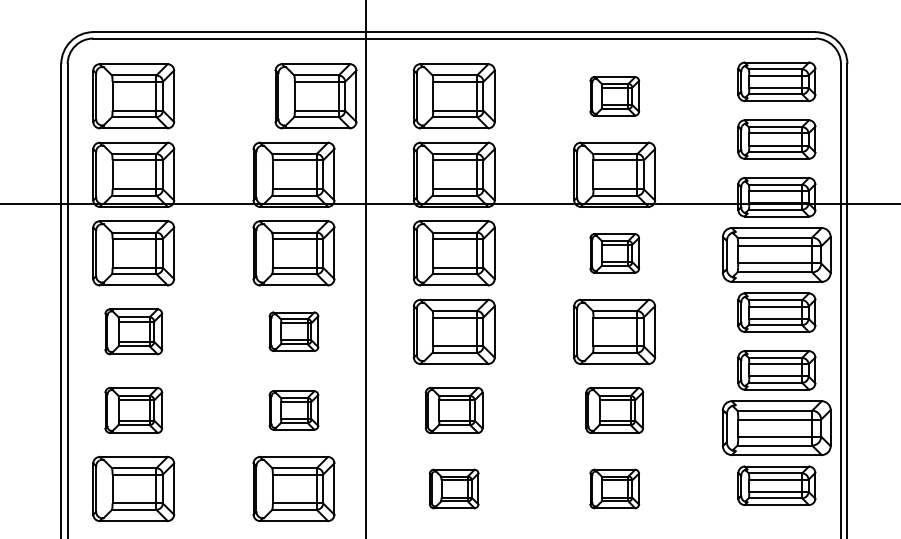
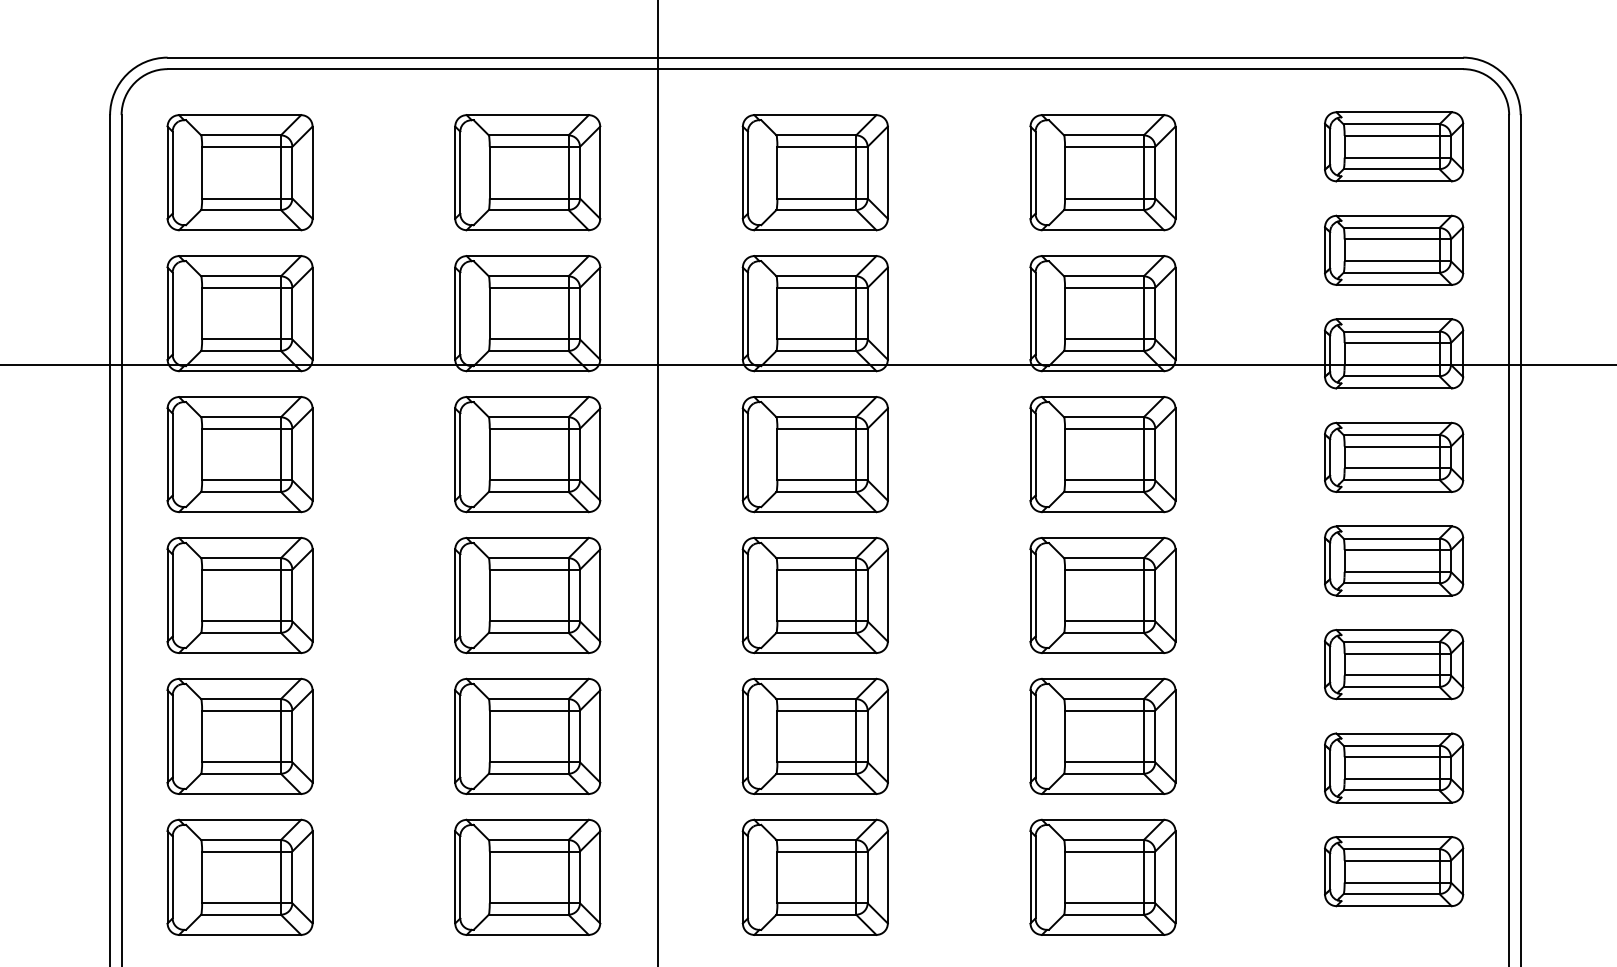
part: (315, 96) -> (526, 173), moved
part: (614, 96) -> (1102, 173), size x1.67
part: (614, 253) -> (1102, 454), size x1.67
part: (776, 254) -> (1393, 456), size x0.71
part: (133, 331) -> (239, 594), size x1.43
part: (293, 331) -> (526, 594), size x1.67
part: (133, 410) -> (239, 736), size x1.43
part: (293, 410) -> (526, 736), size x1.67
part: (453, 410) -> (813, 736), size x1.43
part: (614, 410) -> (1102, 736), size x1.43
part: (776, 427) -> (1393, 766), size x0.71
part: (453, 488) -> (813, 876), size x1.67
part: (614, 488) -> (1102, 876), size x1.67

